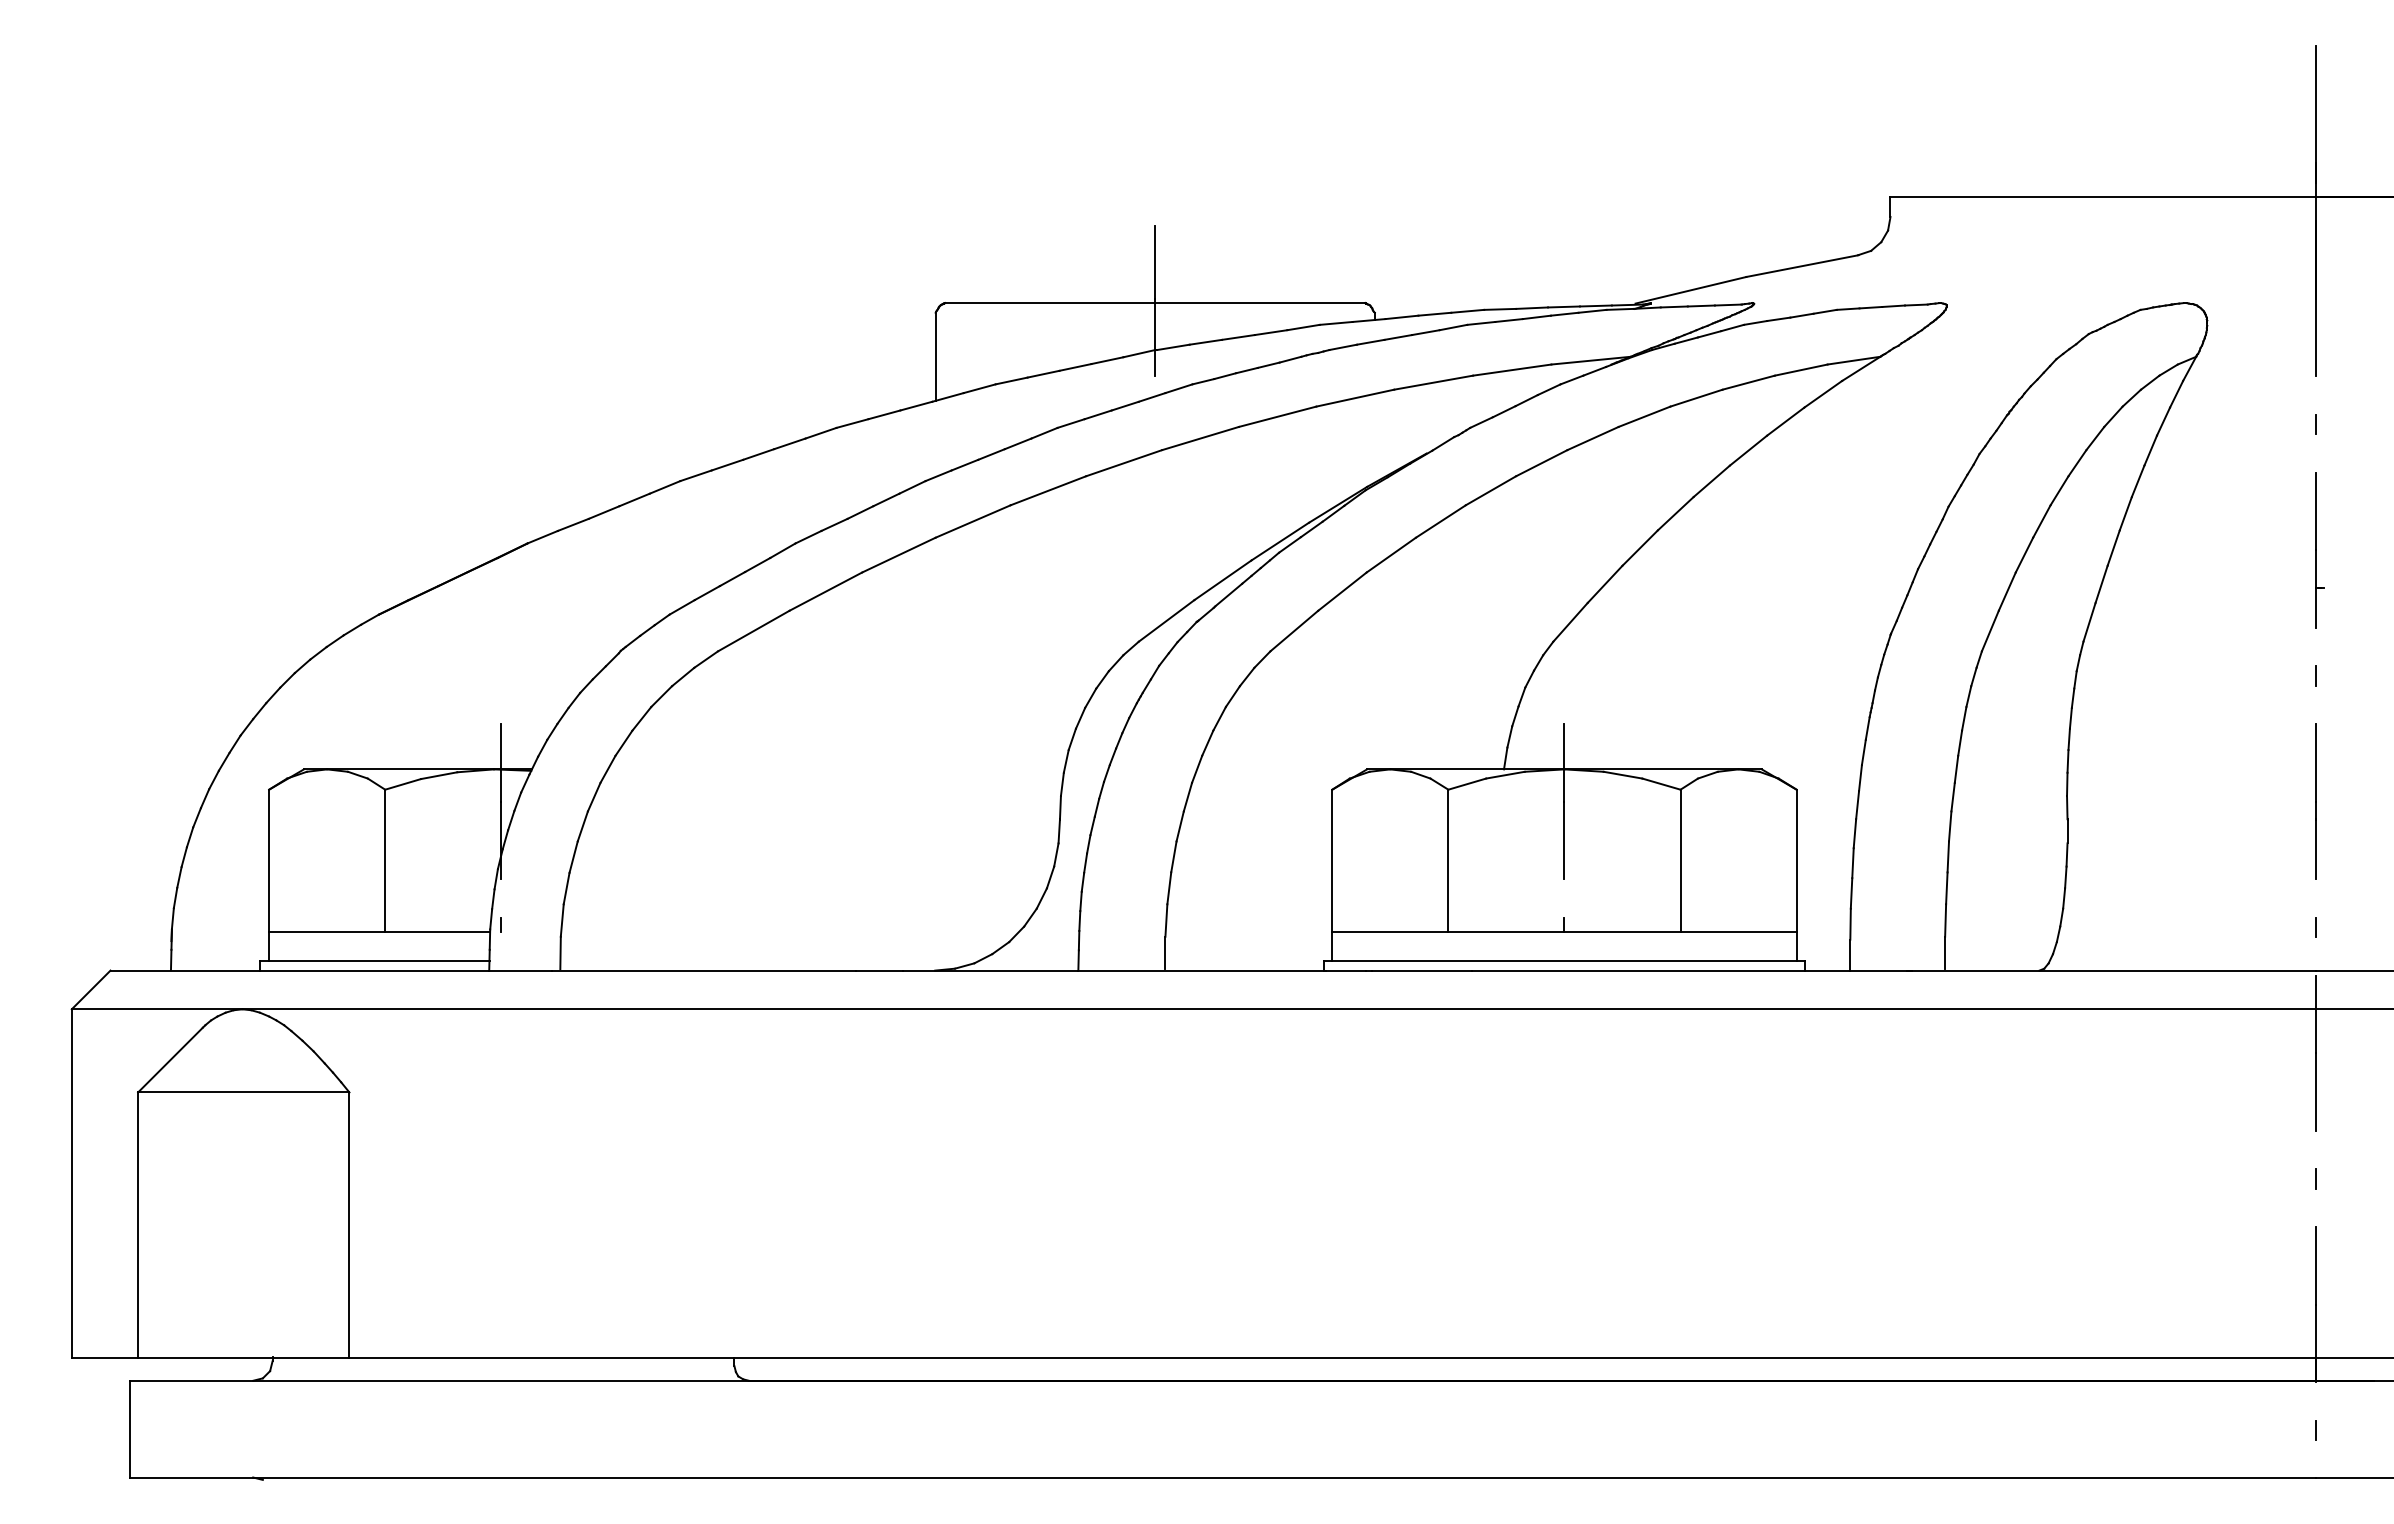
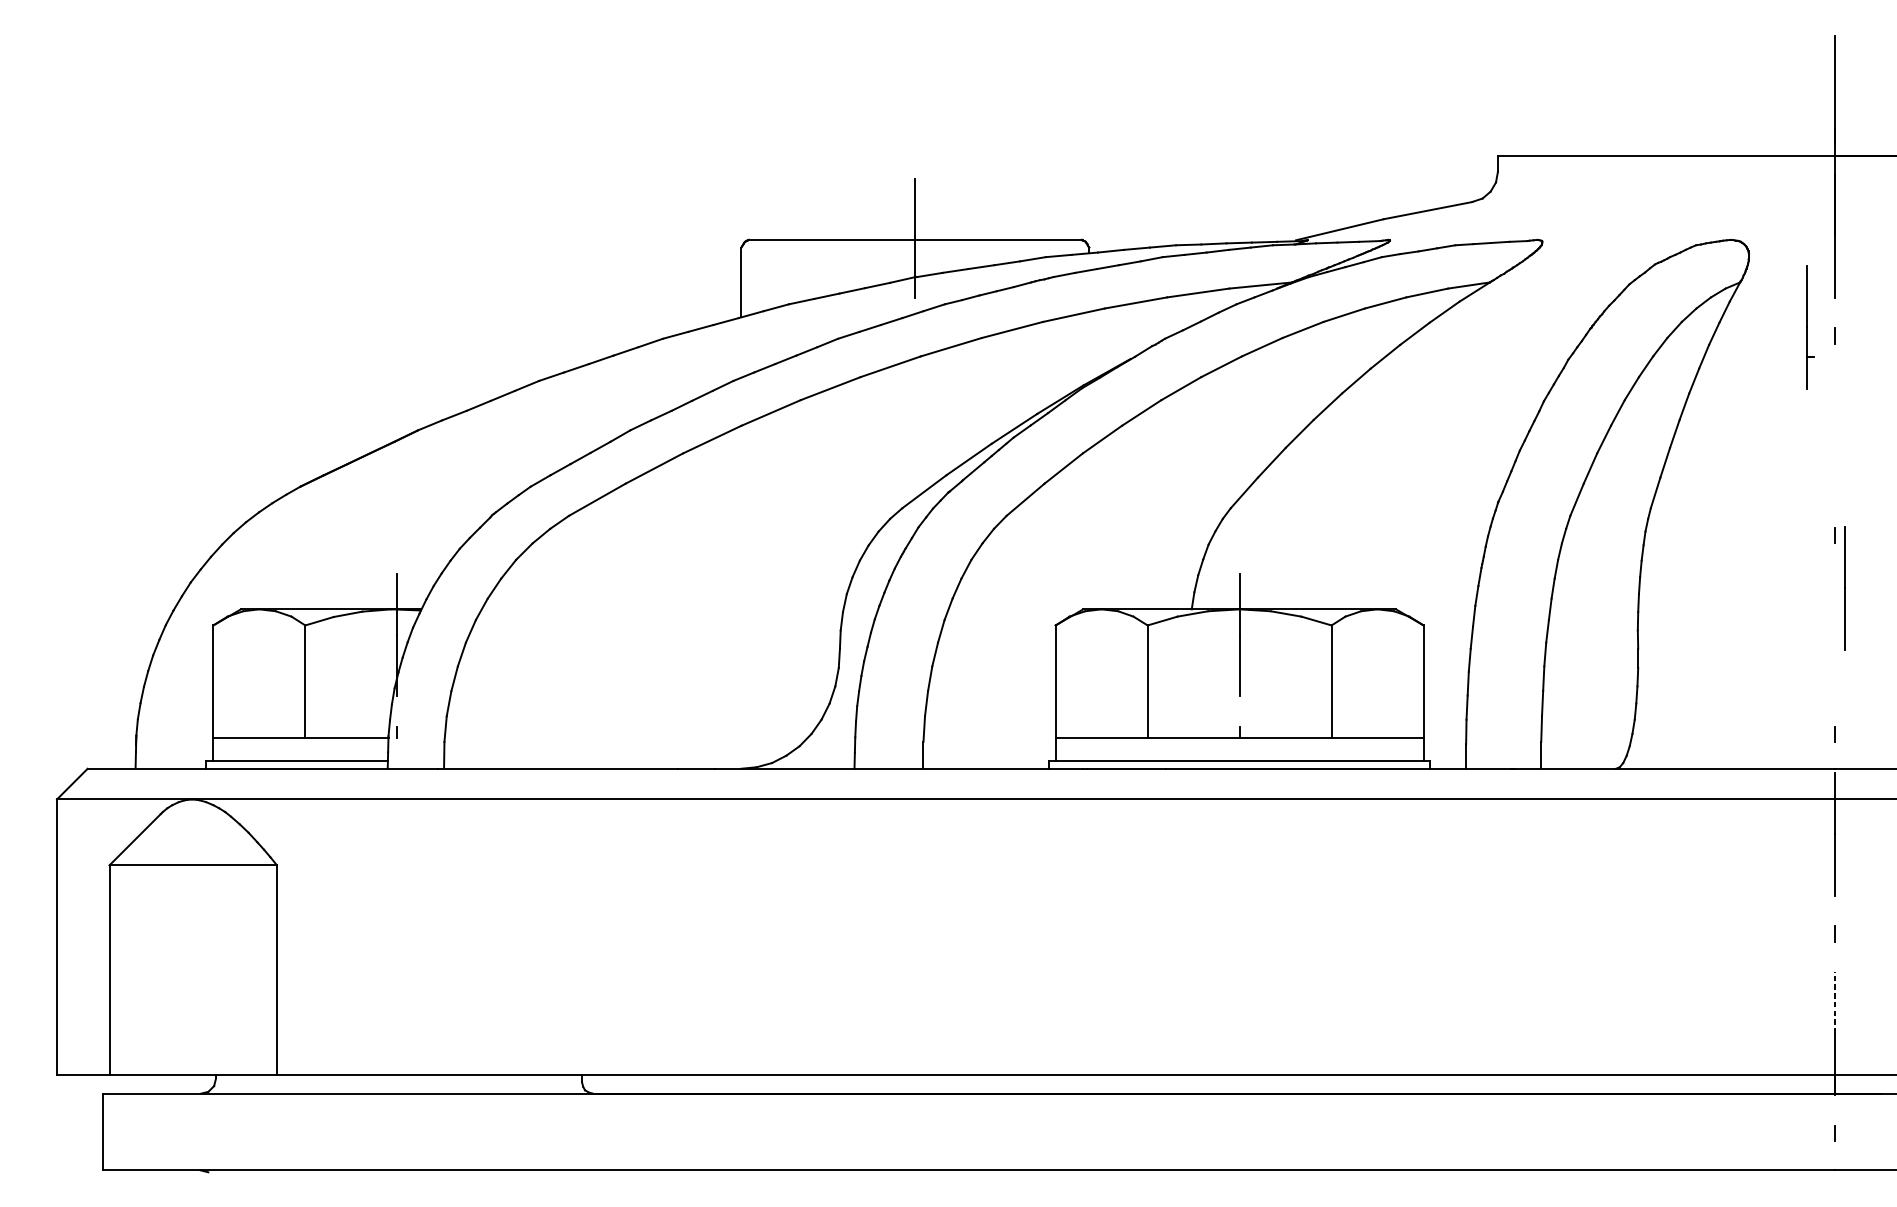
part: (2319, 550) -> (1810, 327), moved
line: (2315, 801) -> (1844, 588), moved
line: (2316, 1266) -> (1835, 1003), solid -> dashed

